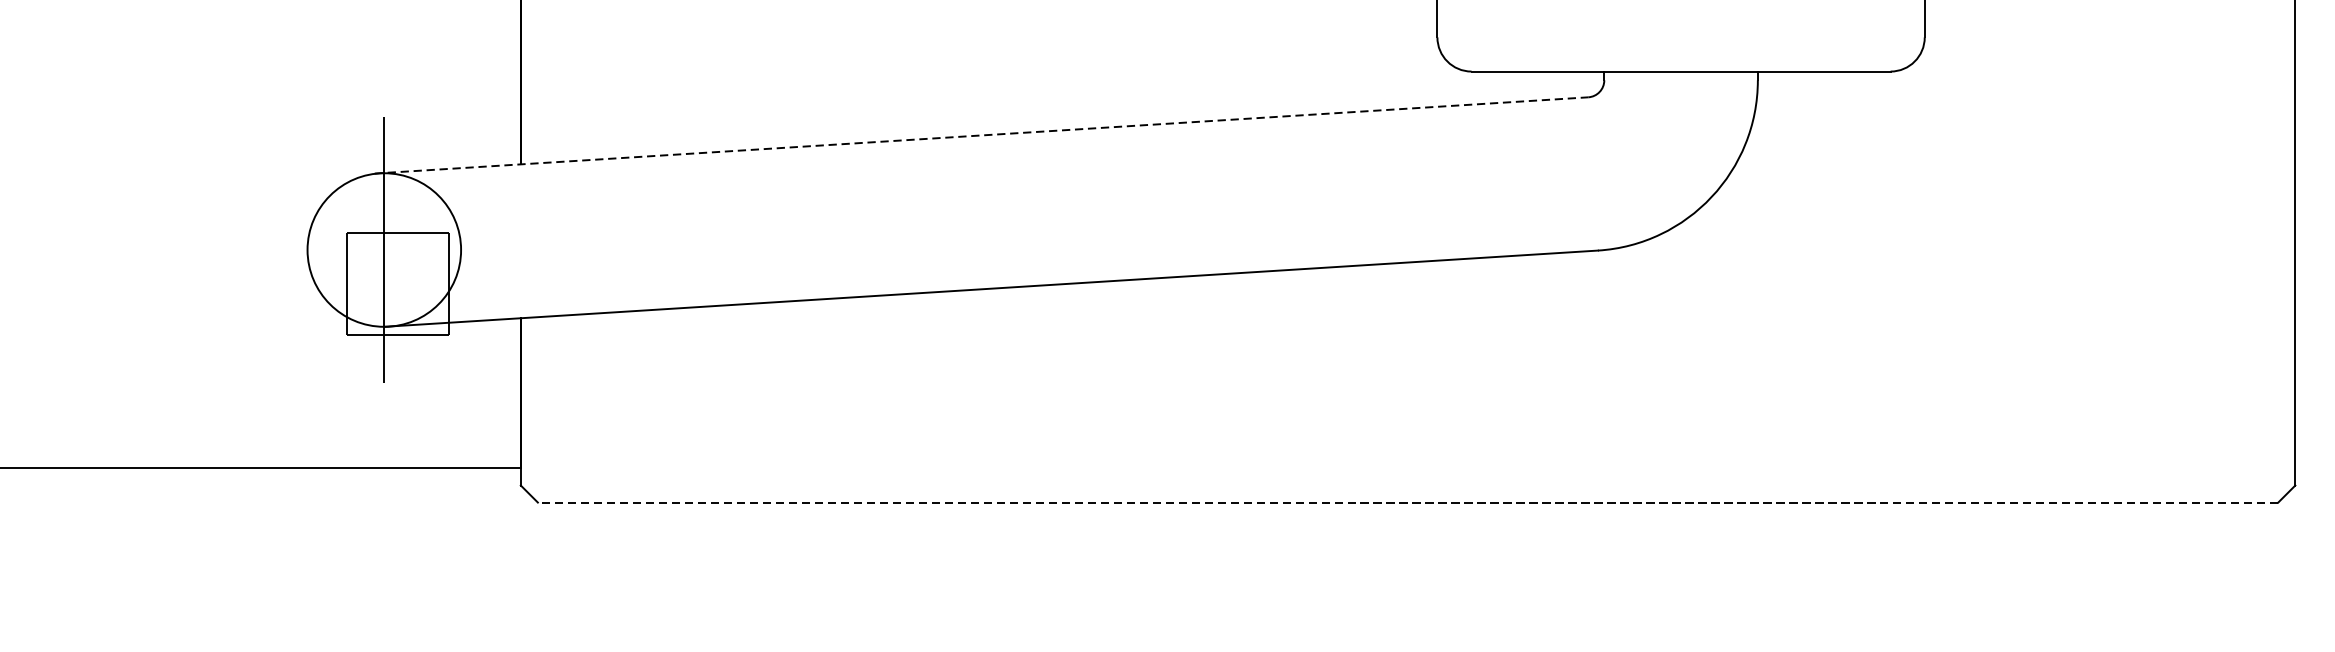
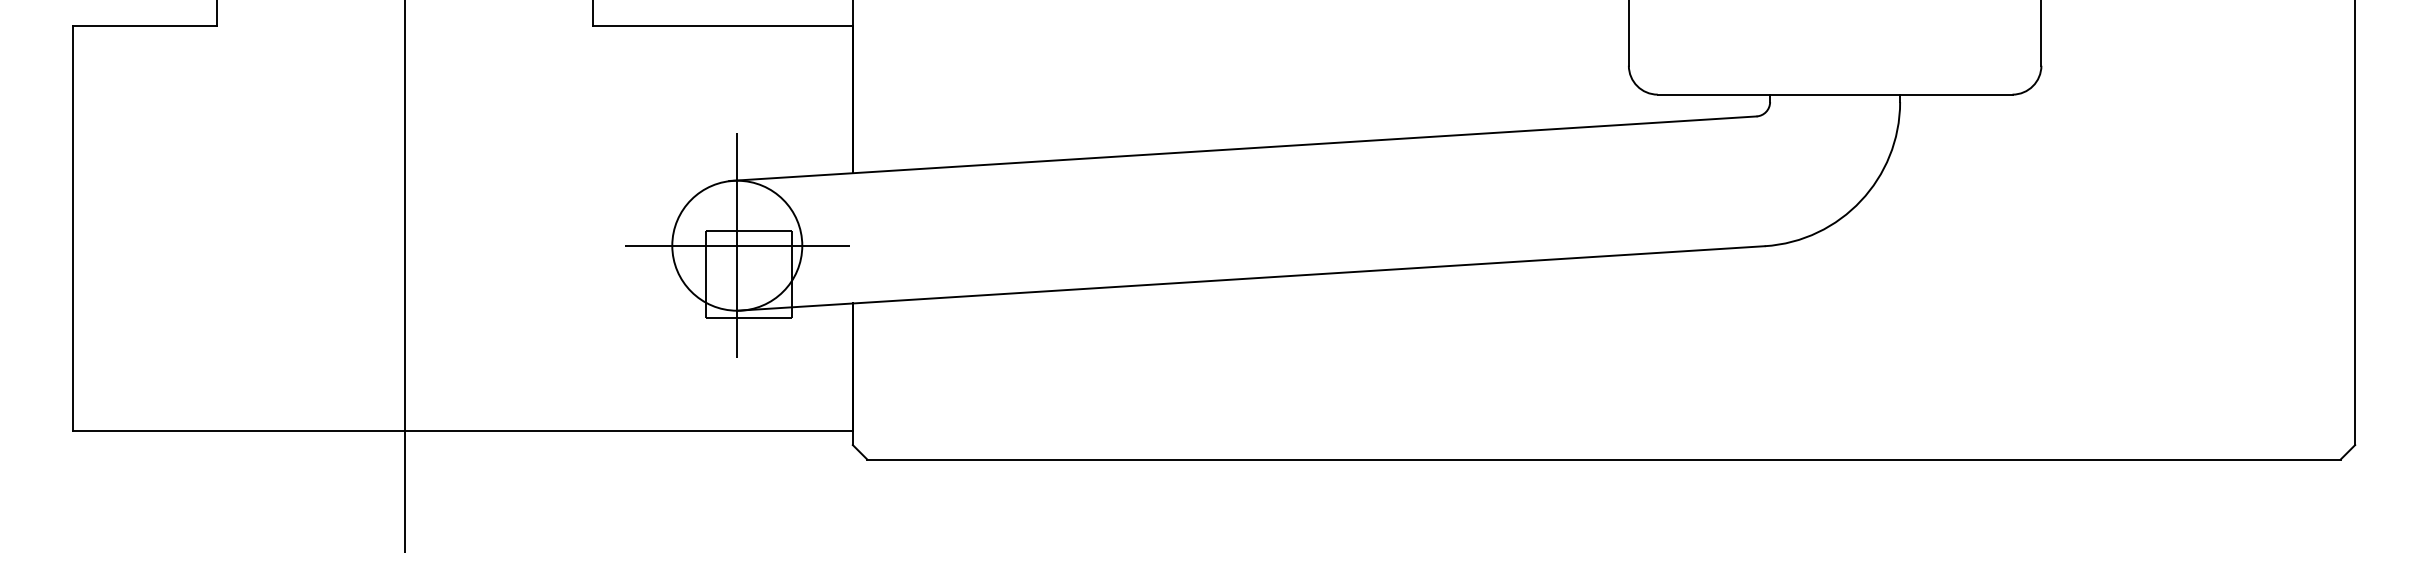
line: (981, 135) -> (1242, 148), dashed -> solid
line: (383, 249) -> (736, 245), added
line: (1408, 502) -> (1604, 459), dashed -> solid

